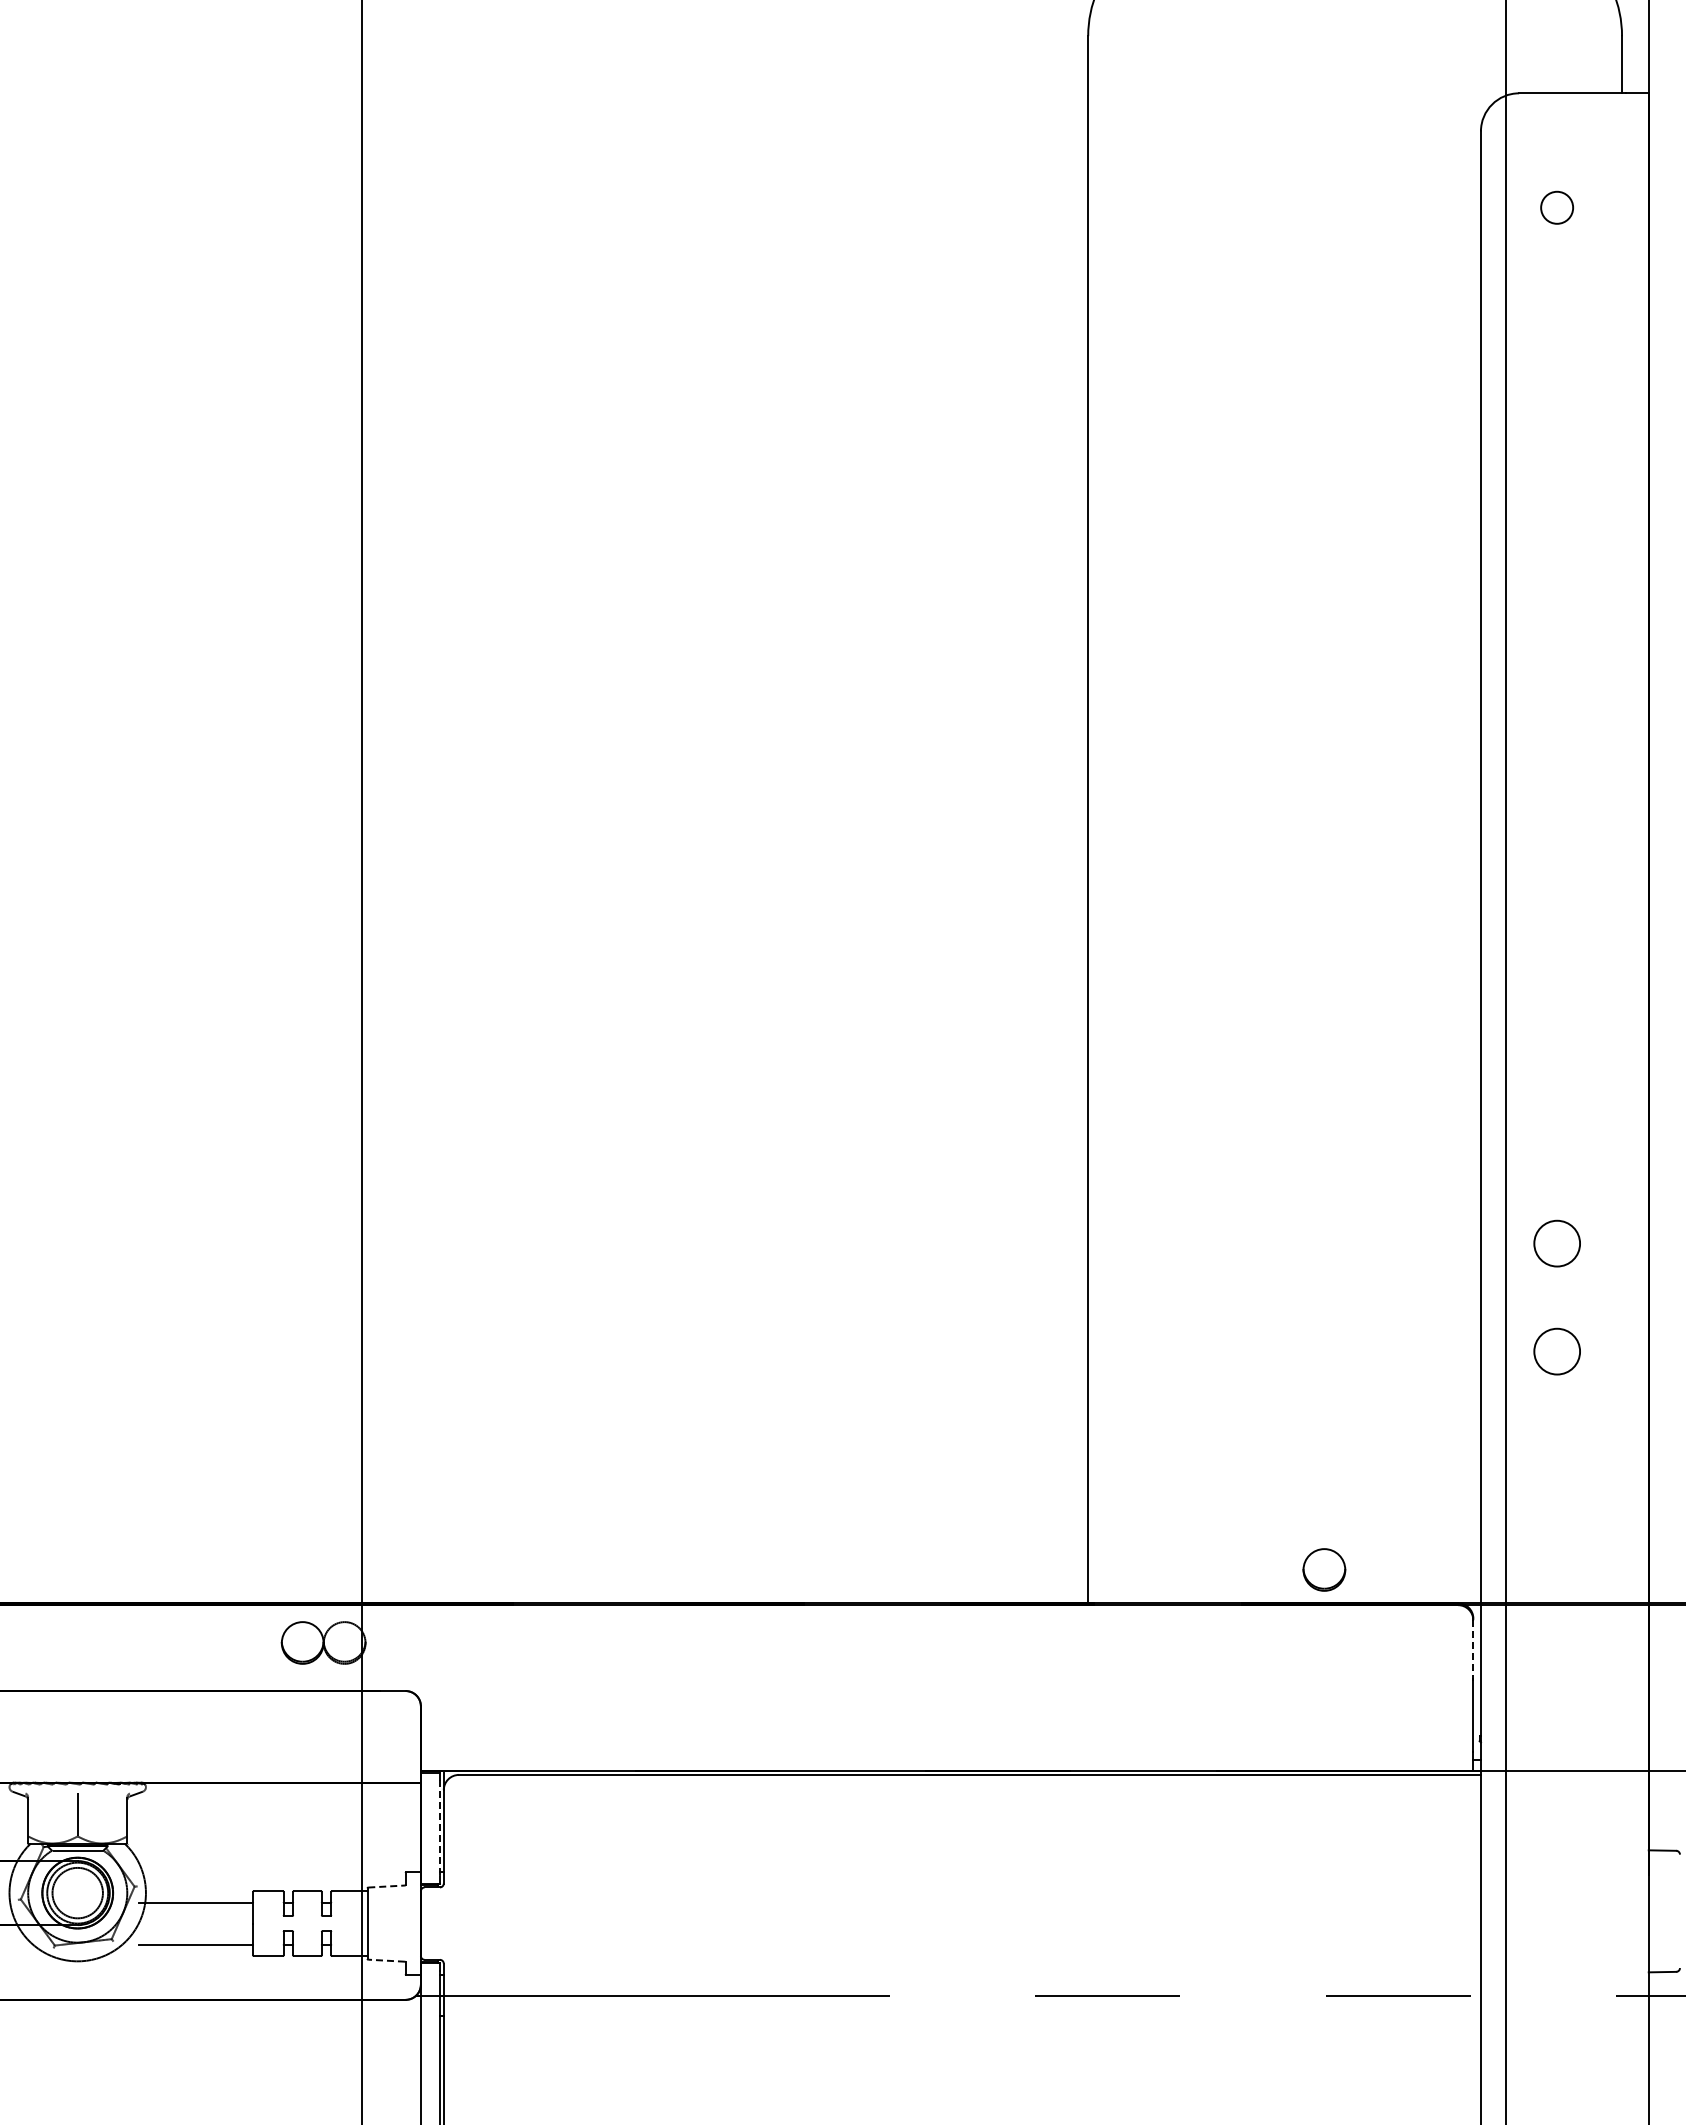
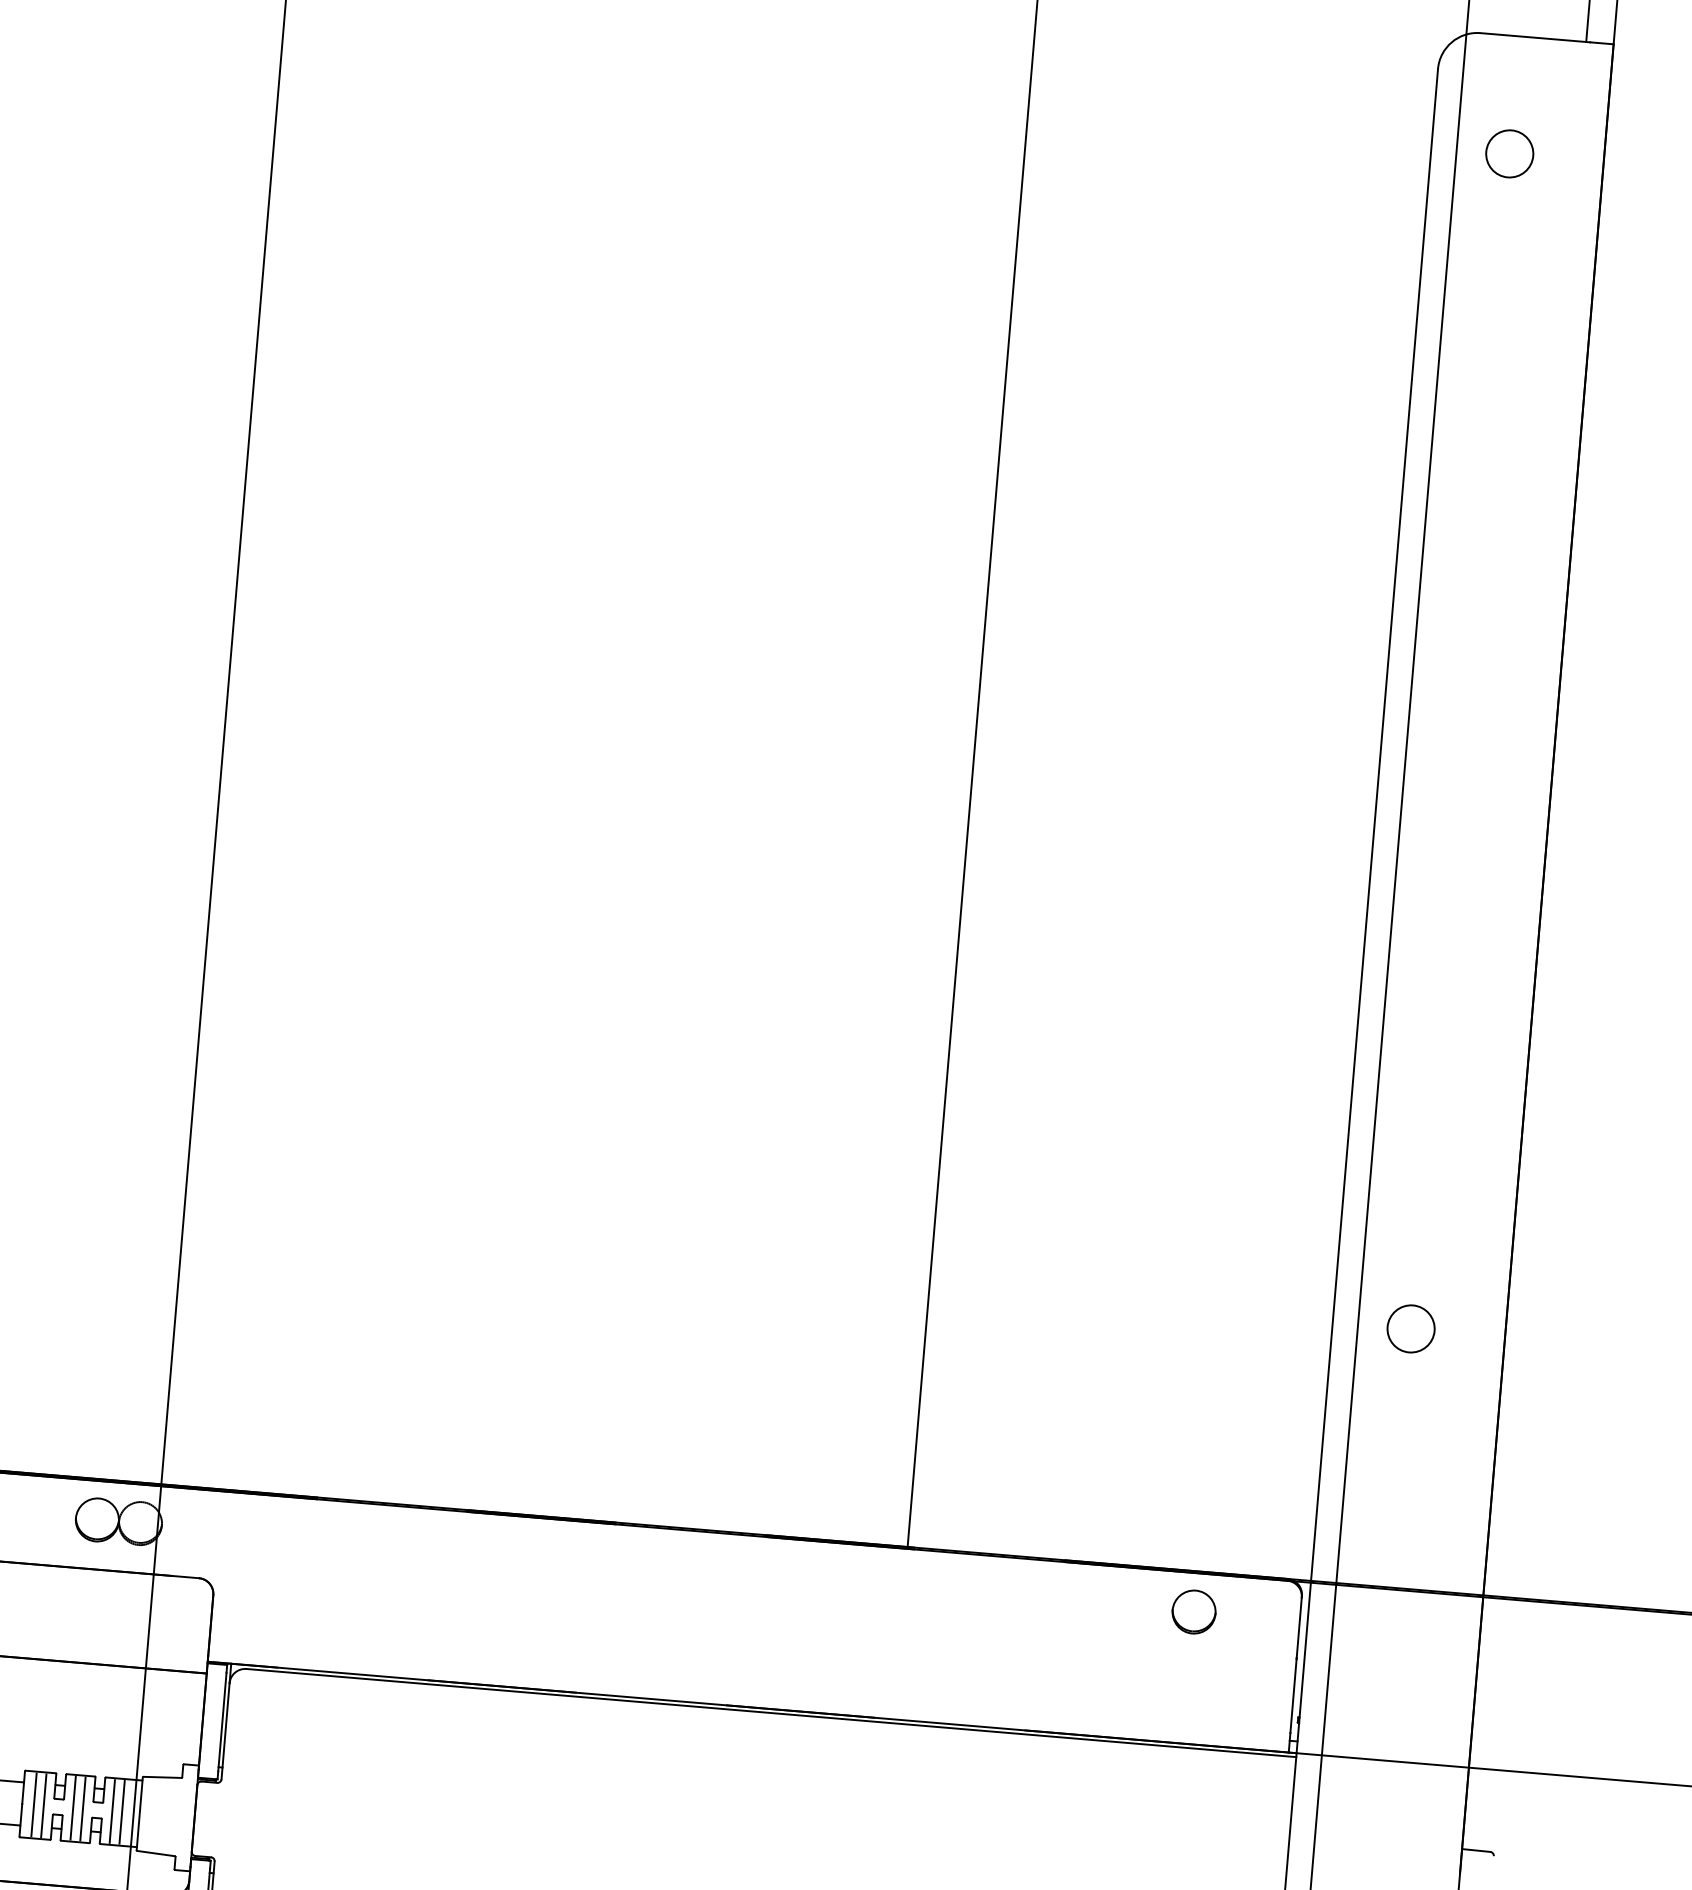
circle: (1556, 207) -> (1509, 153), size x1.43
circle: (1556, 1243) -> (1419, 1217), removed
part: (1324, 1569) -> (1194, 1611), moved
line: (1473, 1650) -> (1299, 1628), dashed -> solid
line: (439, 1828) -> (221, 1722), dashed -> solid
line: (387, 1886) -> (163, 1777), dashed -> solid
line: (264, 1923) -> (33, 1804), added
line: (274, 1923) -> (44, 1805), added
line: (302, 1923) -> (72, 1808), added
line: (312, 1923) -> (83, 1808), added
line: (340, 1923) -> (112, 1811), added
line: (350, 1923) -> (122, 1812), added
line: (386, 1960) -> (156, 1853), dashed -> solid

